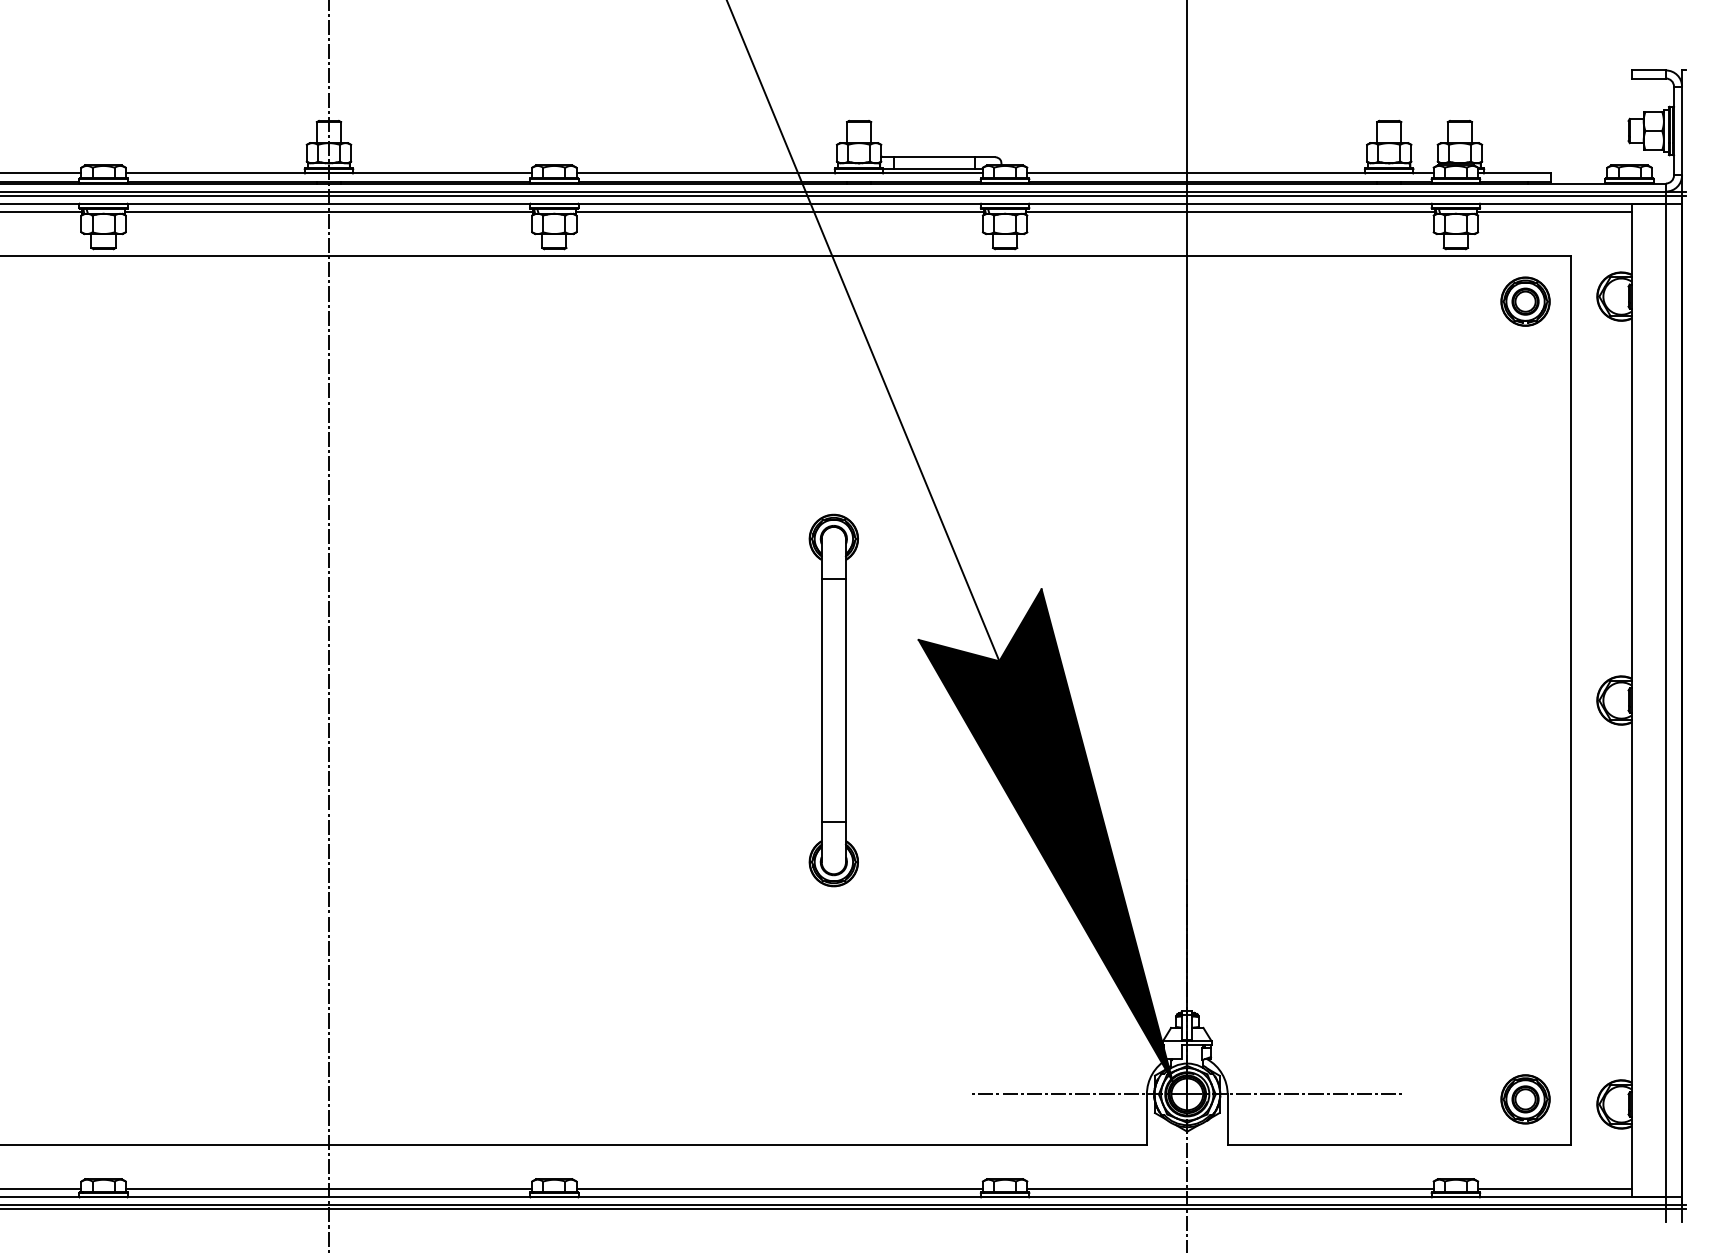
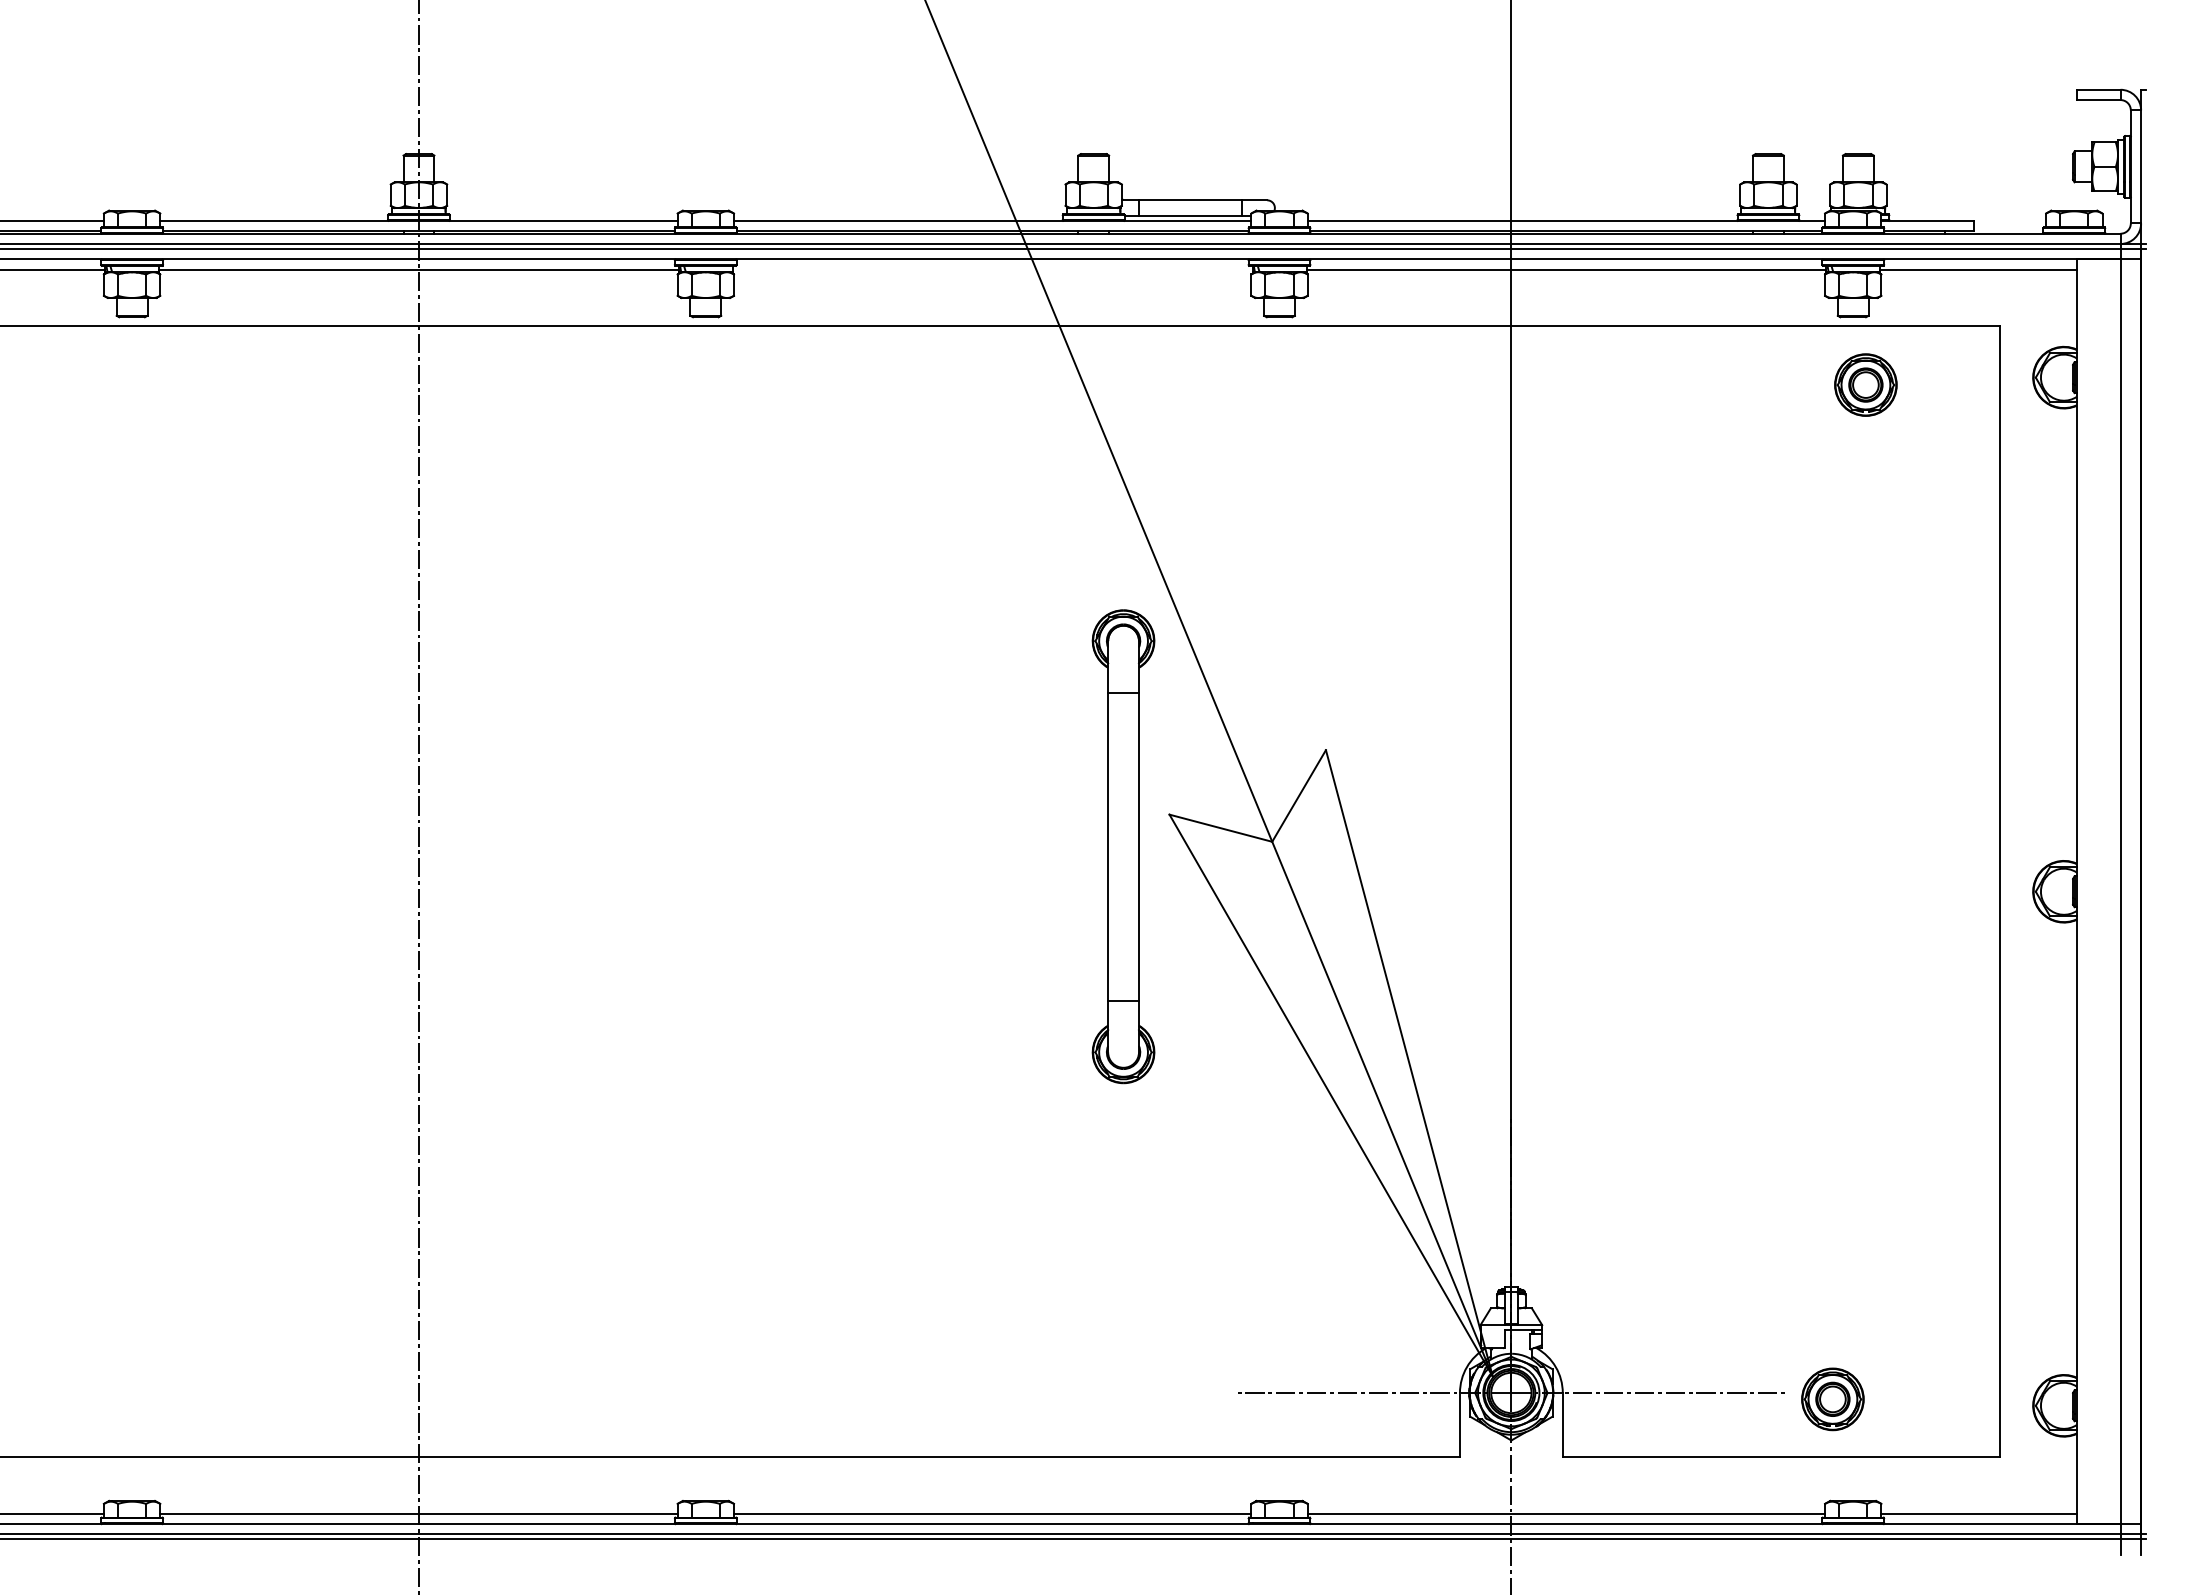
line: (779, 211) -> (992, 269), removed
part: (1525, 301) -> (1865, 384), moved
part: (833, 700) -> (1123, 846), moved
fill: (1045, 835) -> (1330, 1063), removed
part: (1525, 1099) -> (1832, 1399), moved

